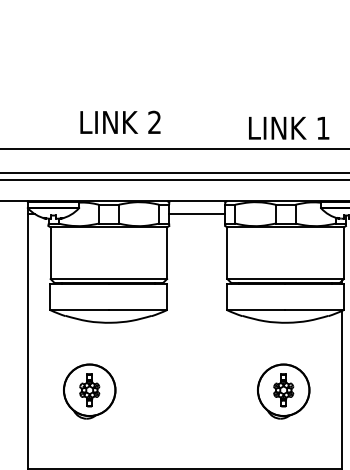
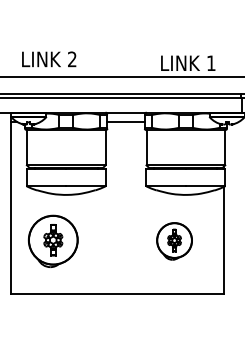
text: (120, 122) -> (49, 59), moved
part: (89, 391) -> (53, 241), size x1.4
part: (283, 391) -> (174, 241), moved

